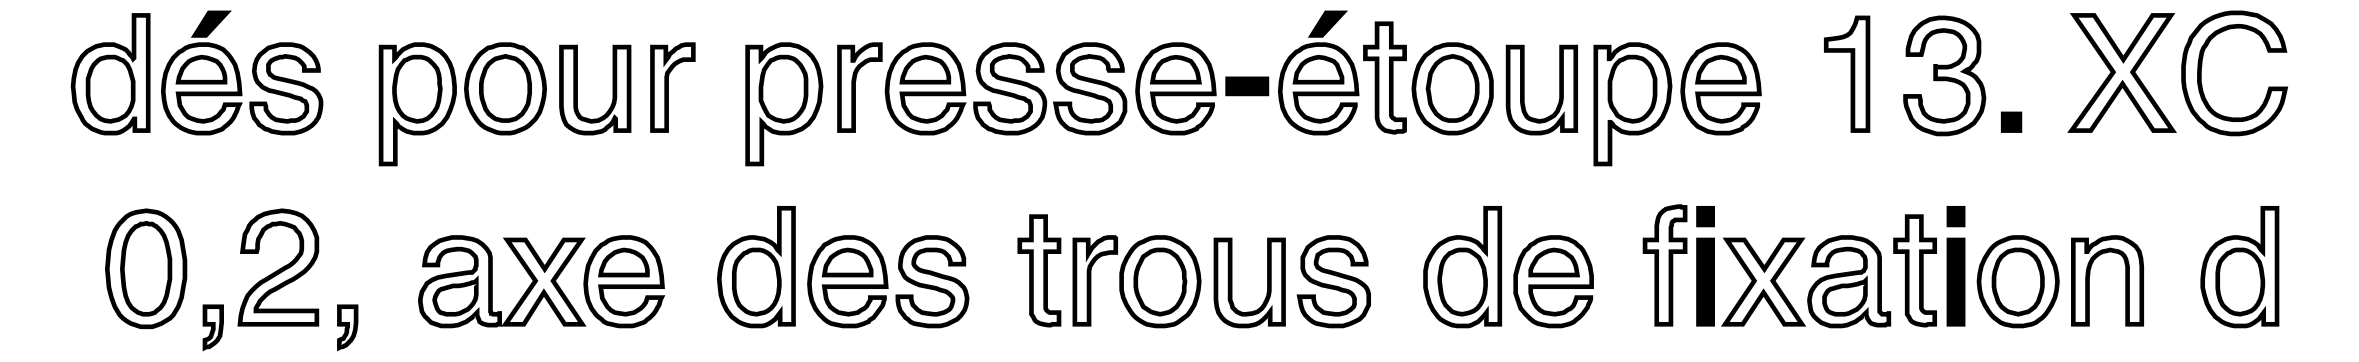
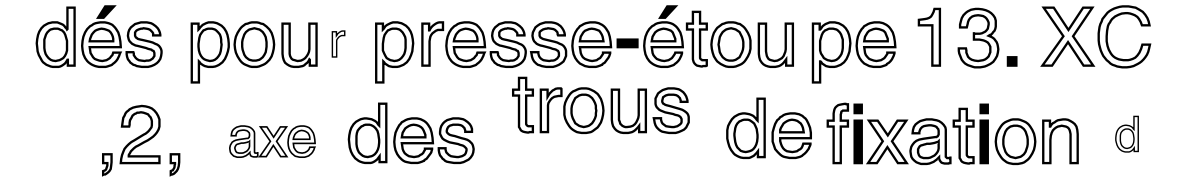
part: (672, 86) -> (338, 43), size x0.6
part: (1676, 104) -> (853, 52), moved
part: (841, 265) -> (410, 132), moved
part: (1507, 265) -> (768, 127), moved
part: (2238, 265) -> (1126, 133), size x0.6
part: (146, 267) -> (73, 134), removed
part: (1193, 269) -> (600, 104), moved
part: (541, 281) -> (272, 141), size x0.7

